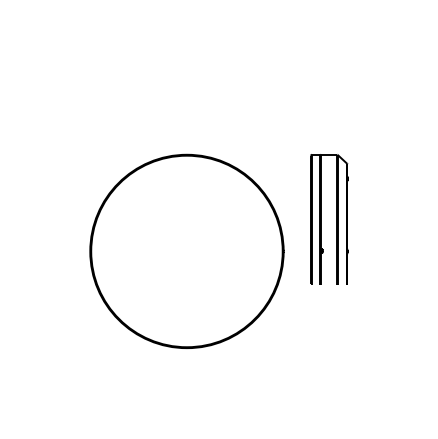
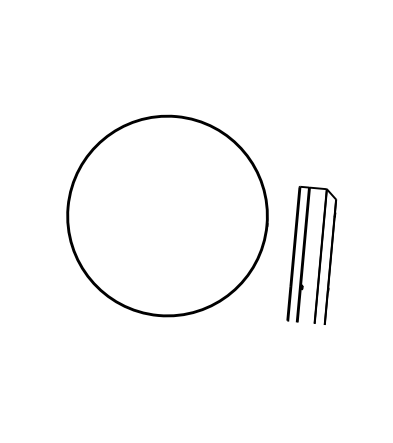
part: (186, 250) -> (167, 215), moved

